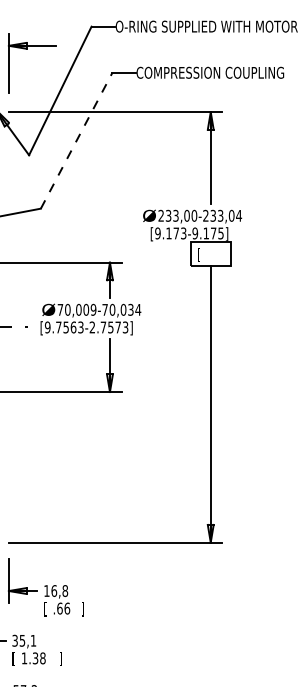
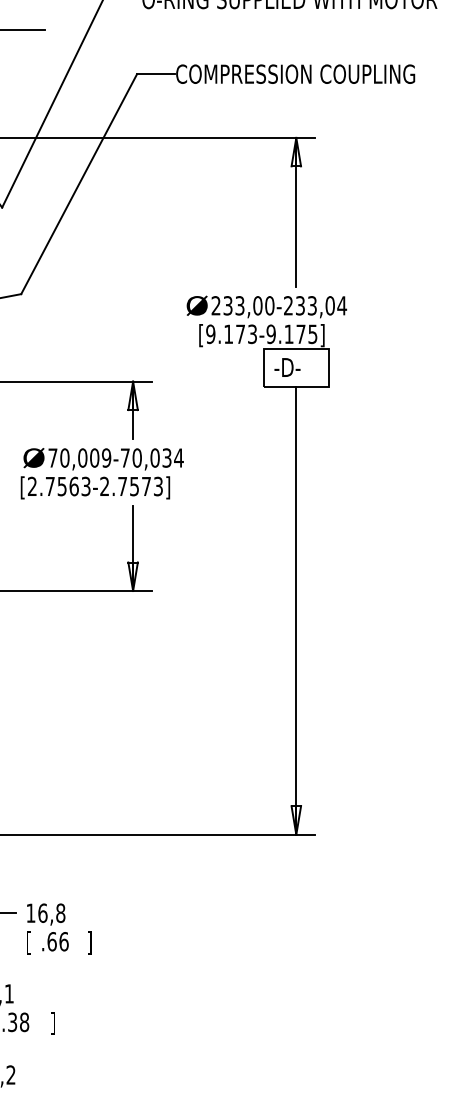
line: (76, 140) -> (78, 183), dashed -> solid
text: (205, 254) -> (287, 368), [ -> -D-
text: (47, 327) -> (31, 486), [9.7563-2.7573] -> [2.7563-2.7573]

